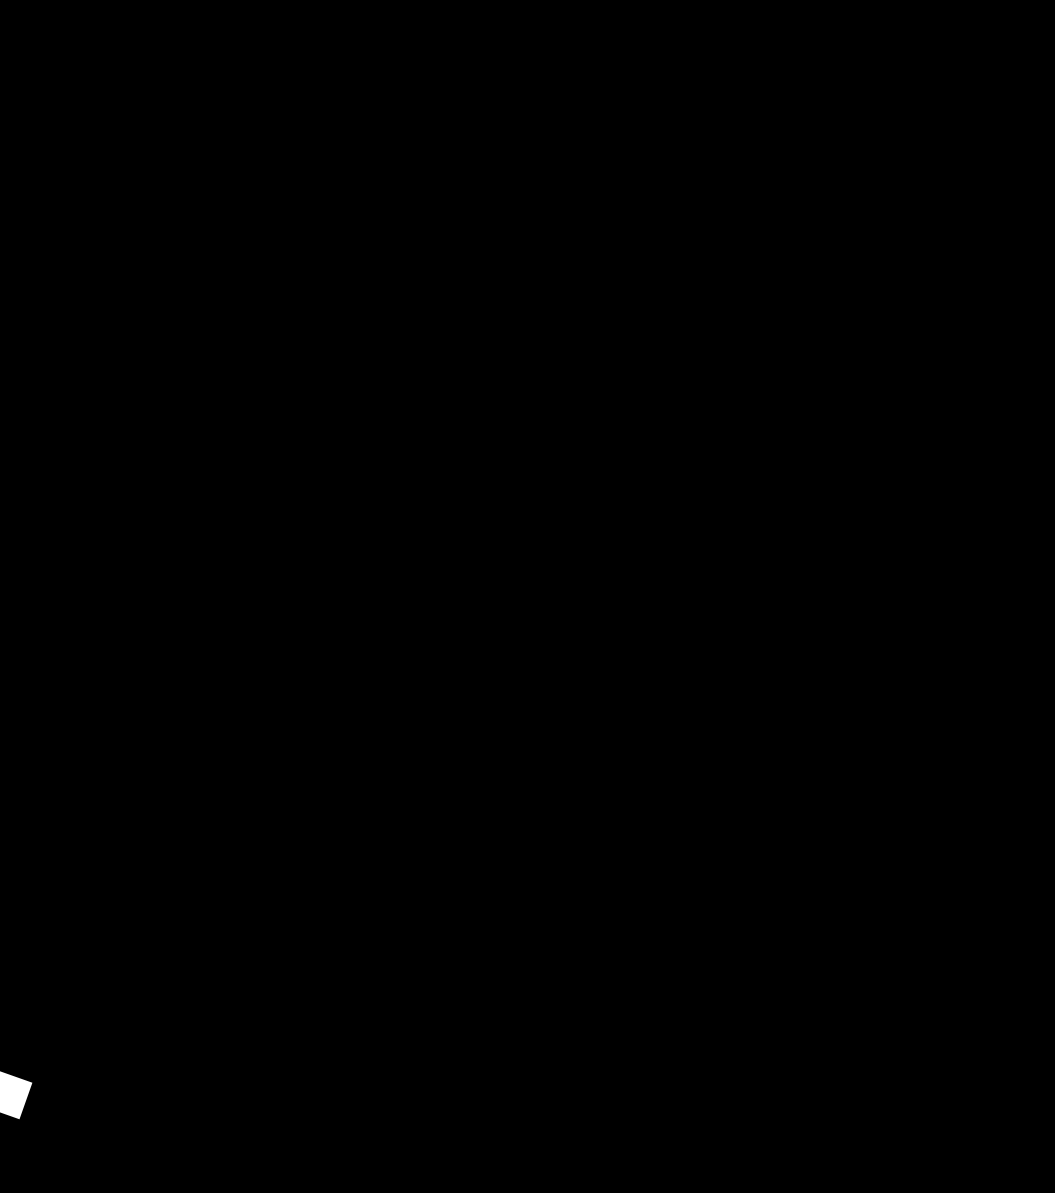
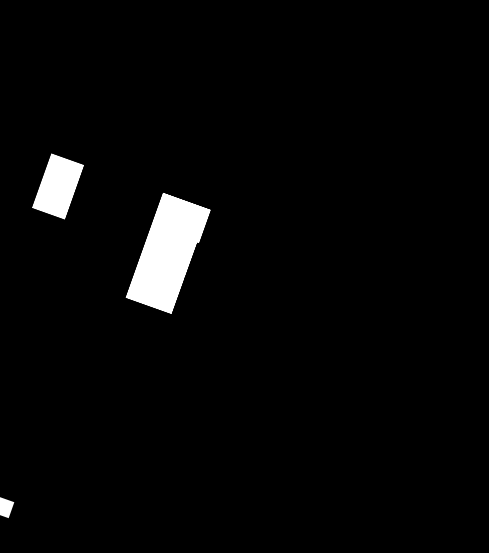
fill: (124, 402) -> (57, 186), removed
fill: (363, 544) -> (168, 252), removed

